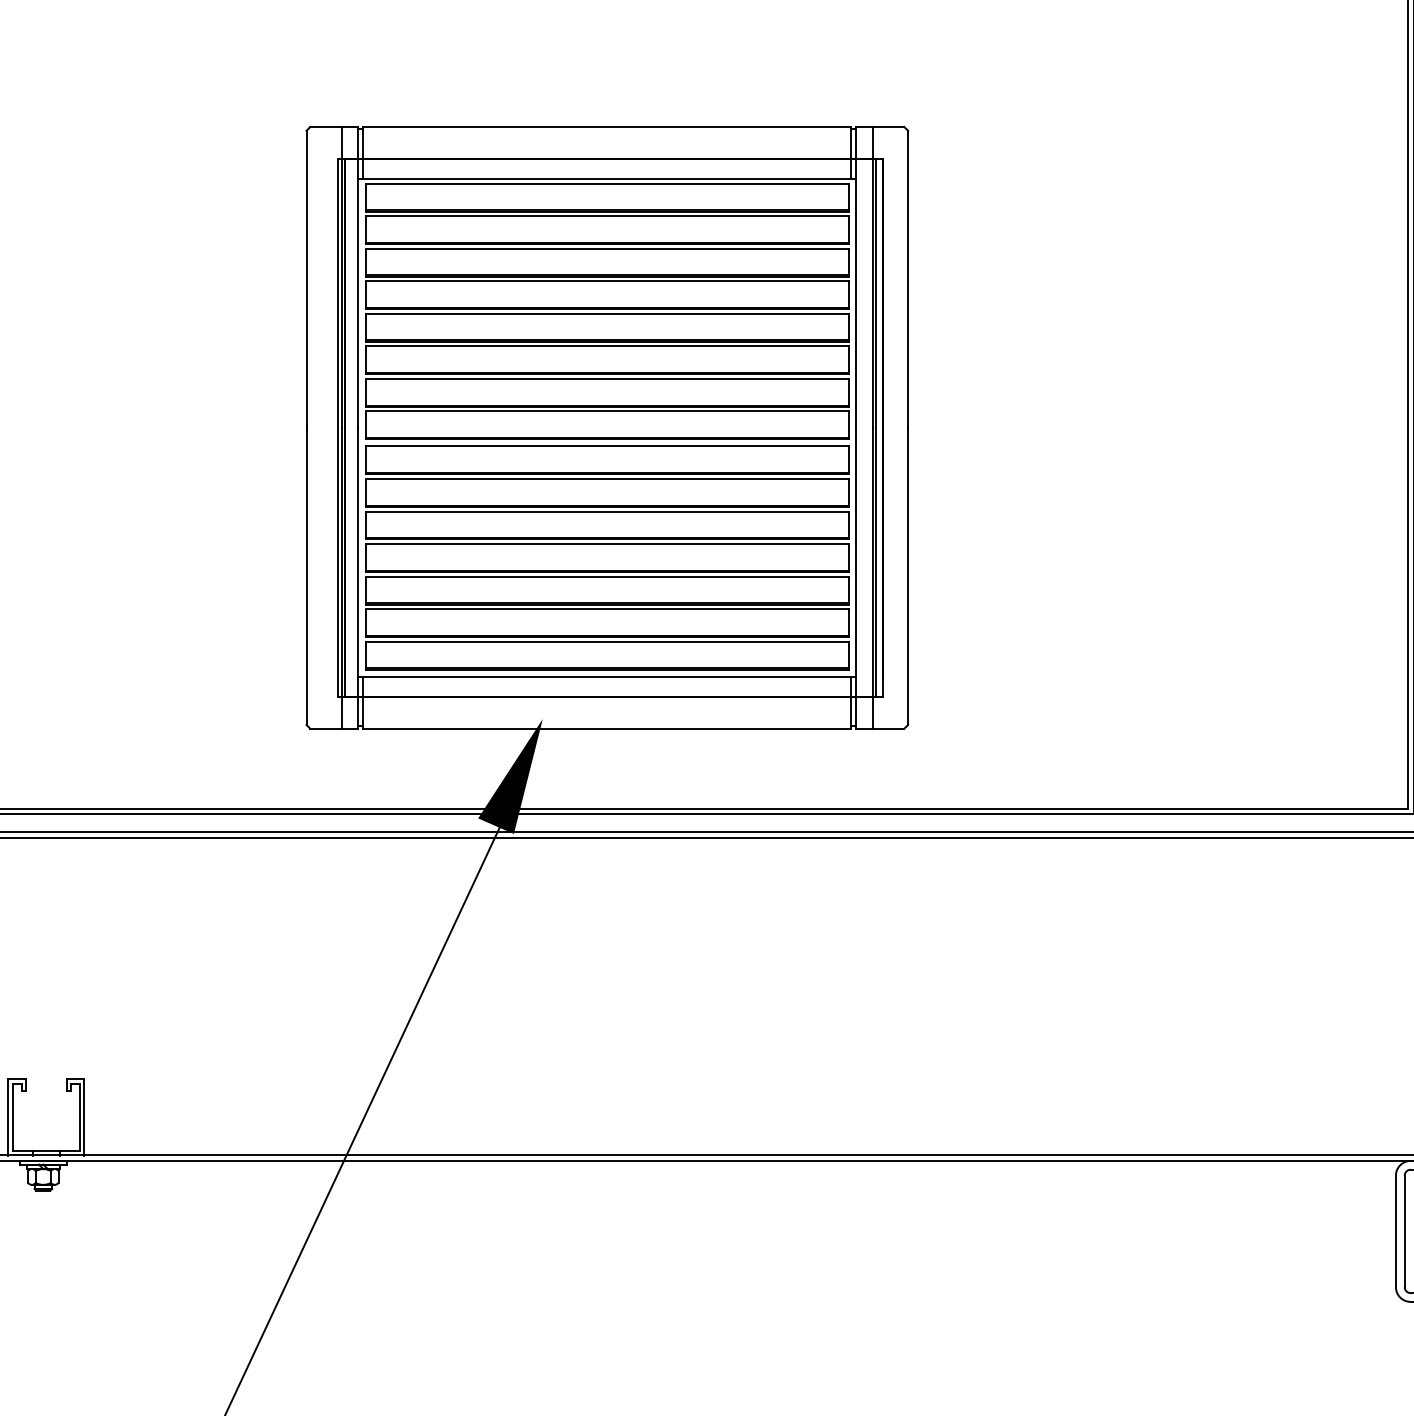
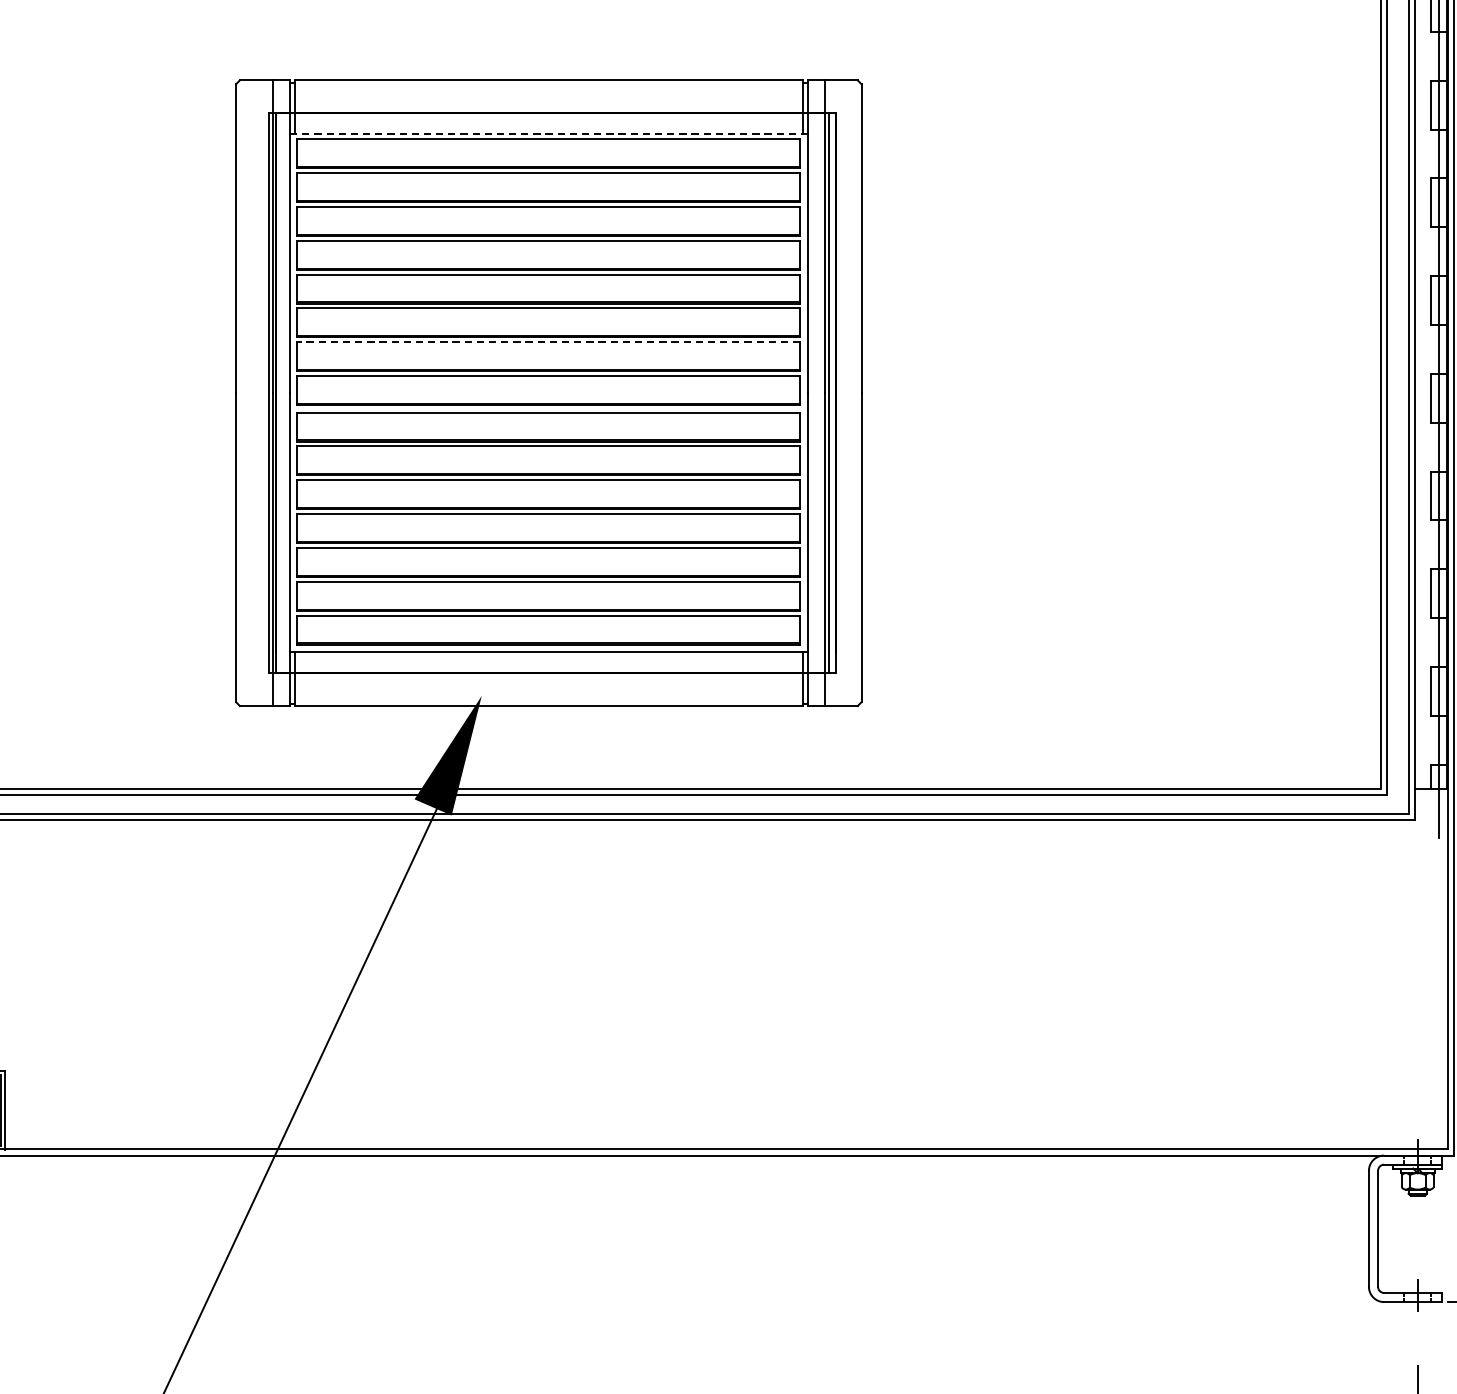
line: (607, 178) -> (549, 133), solid -> dashed
line: (607, 378) -> (549, 341), solid -> dashed

